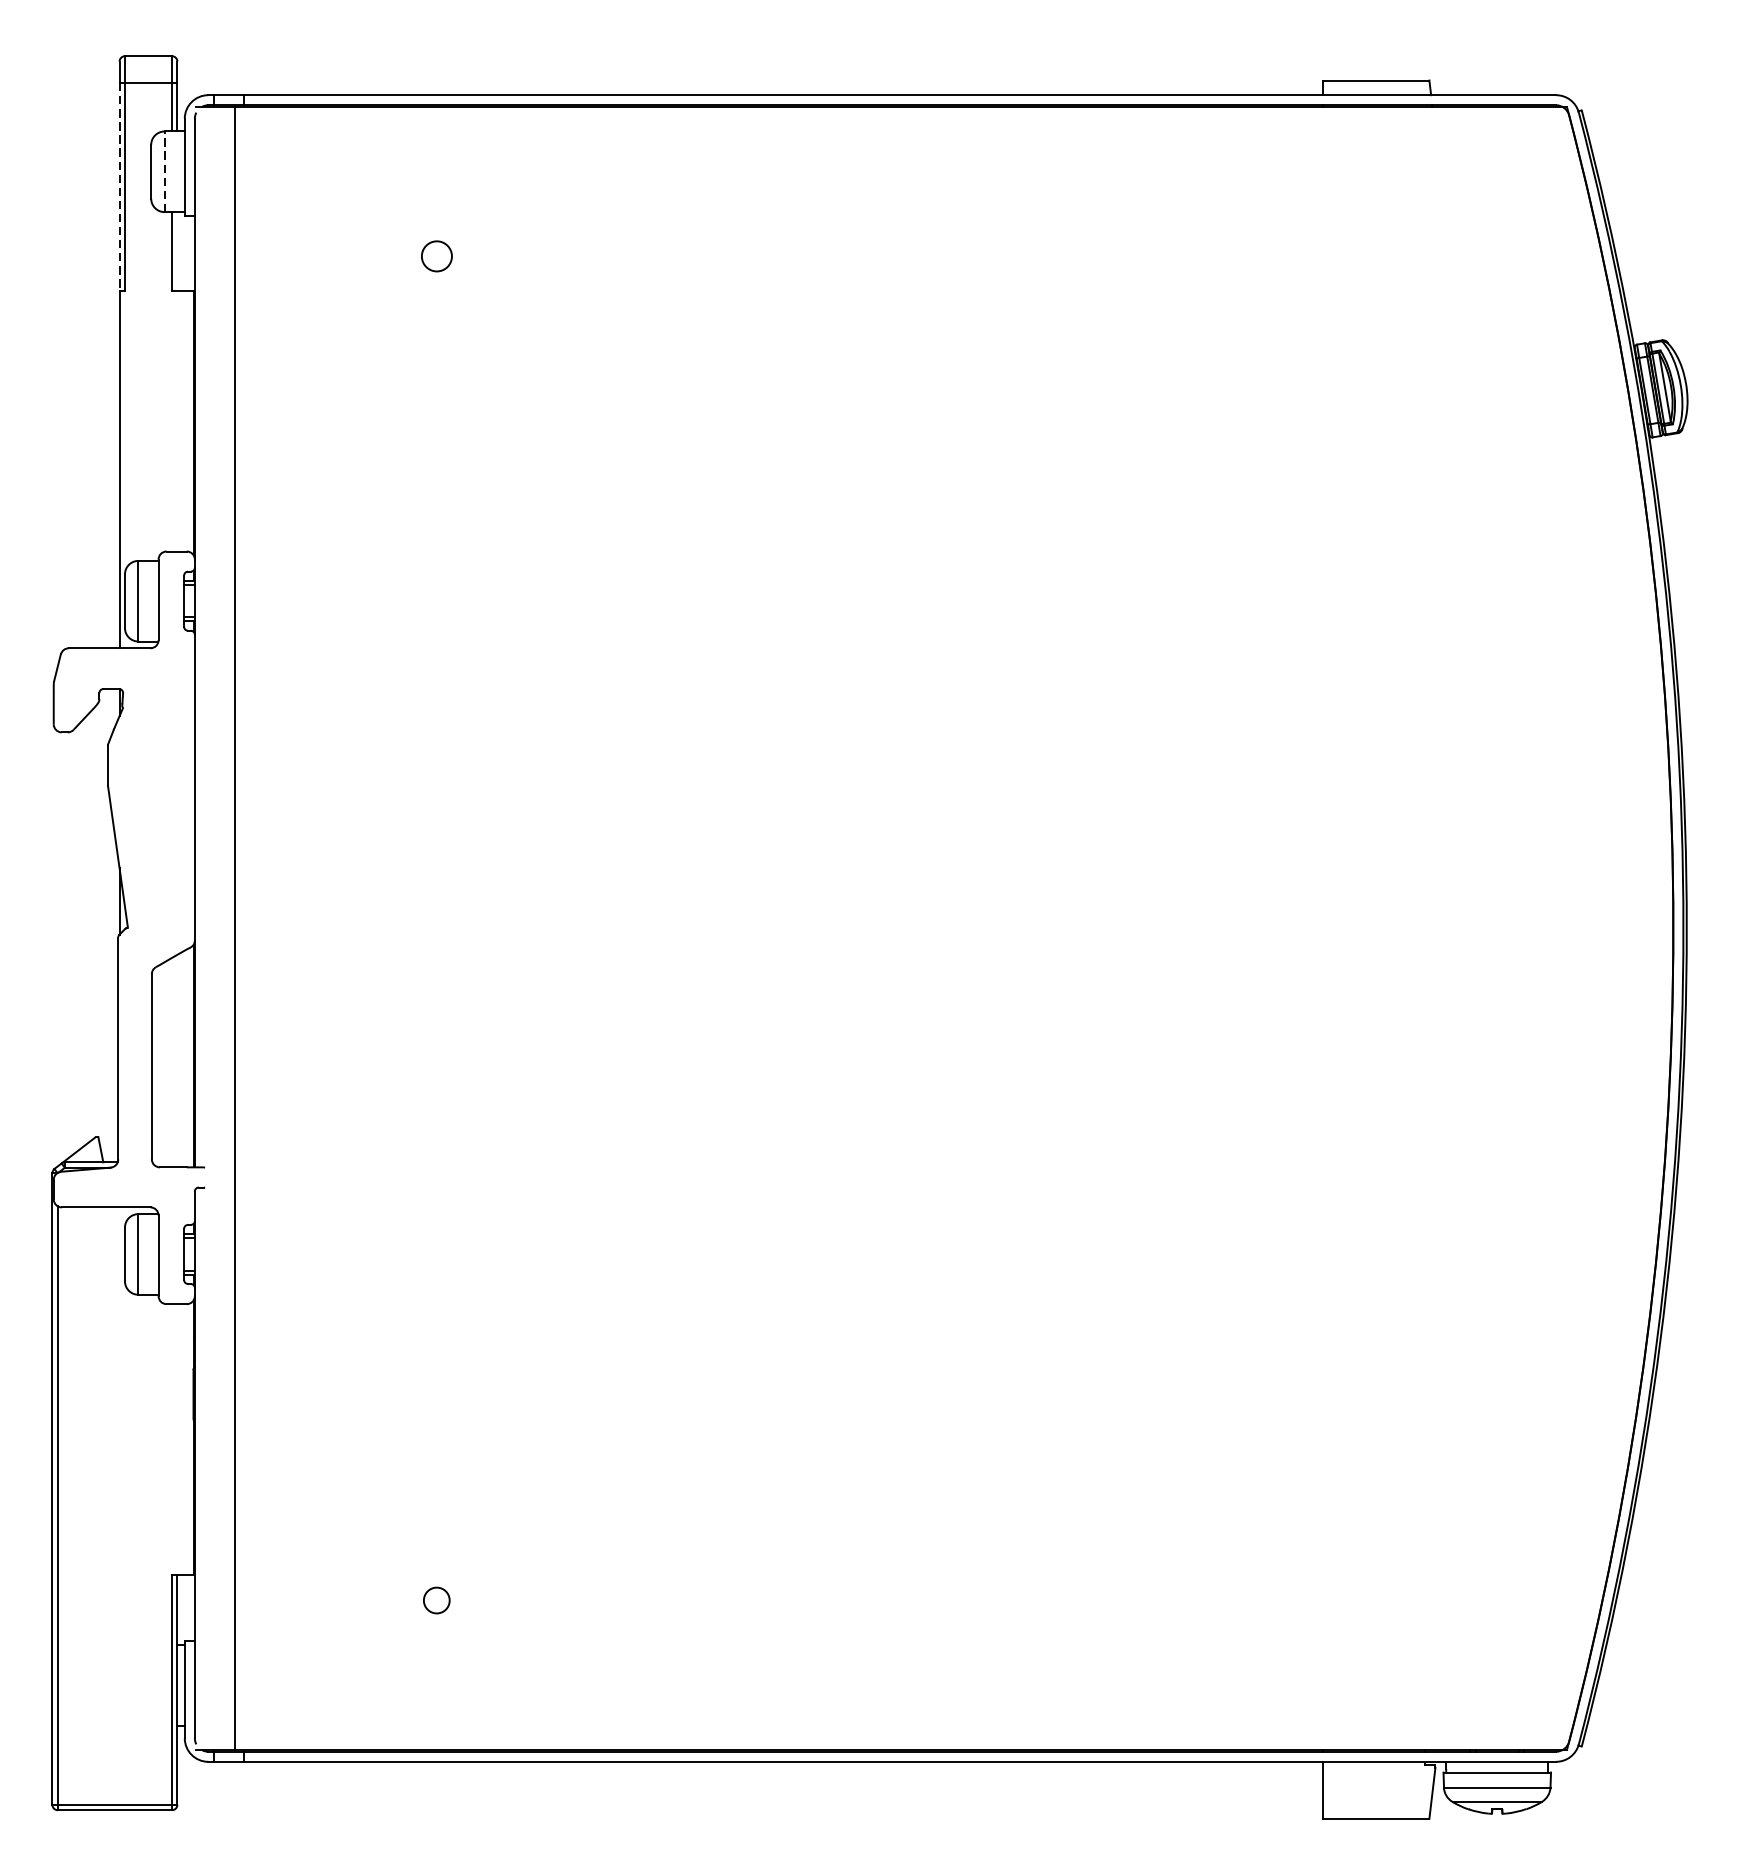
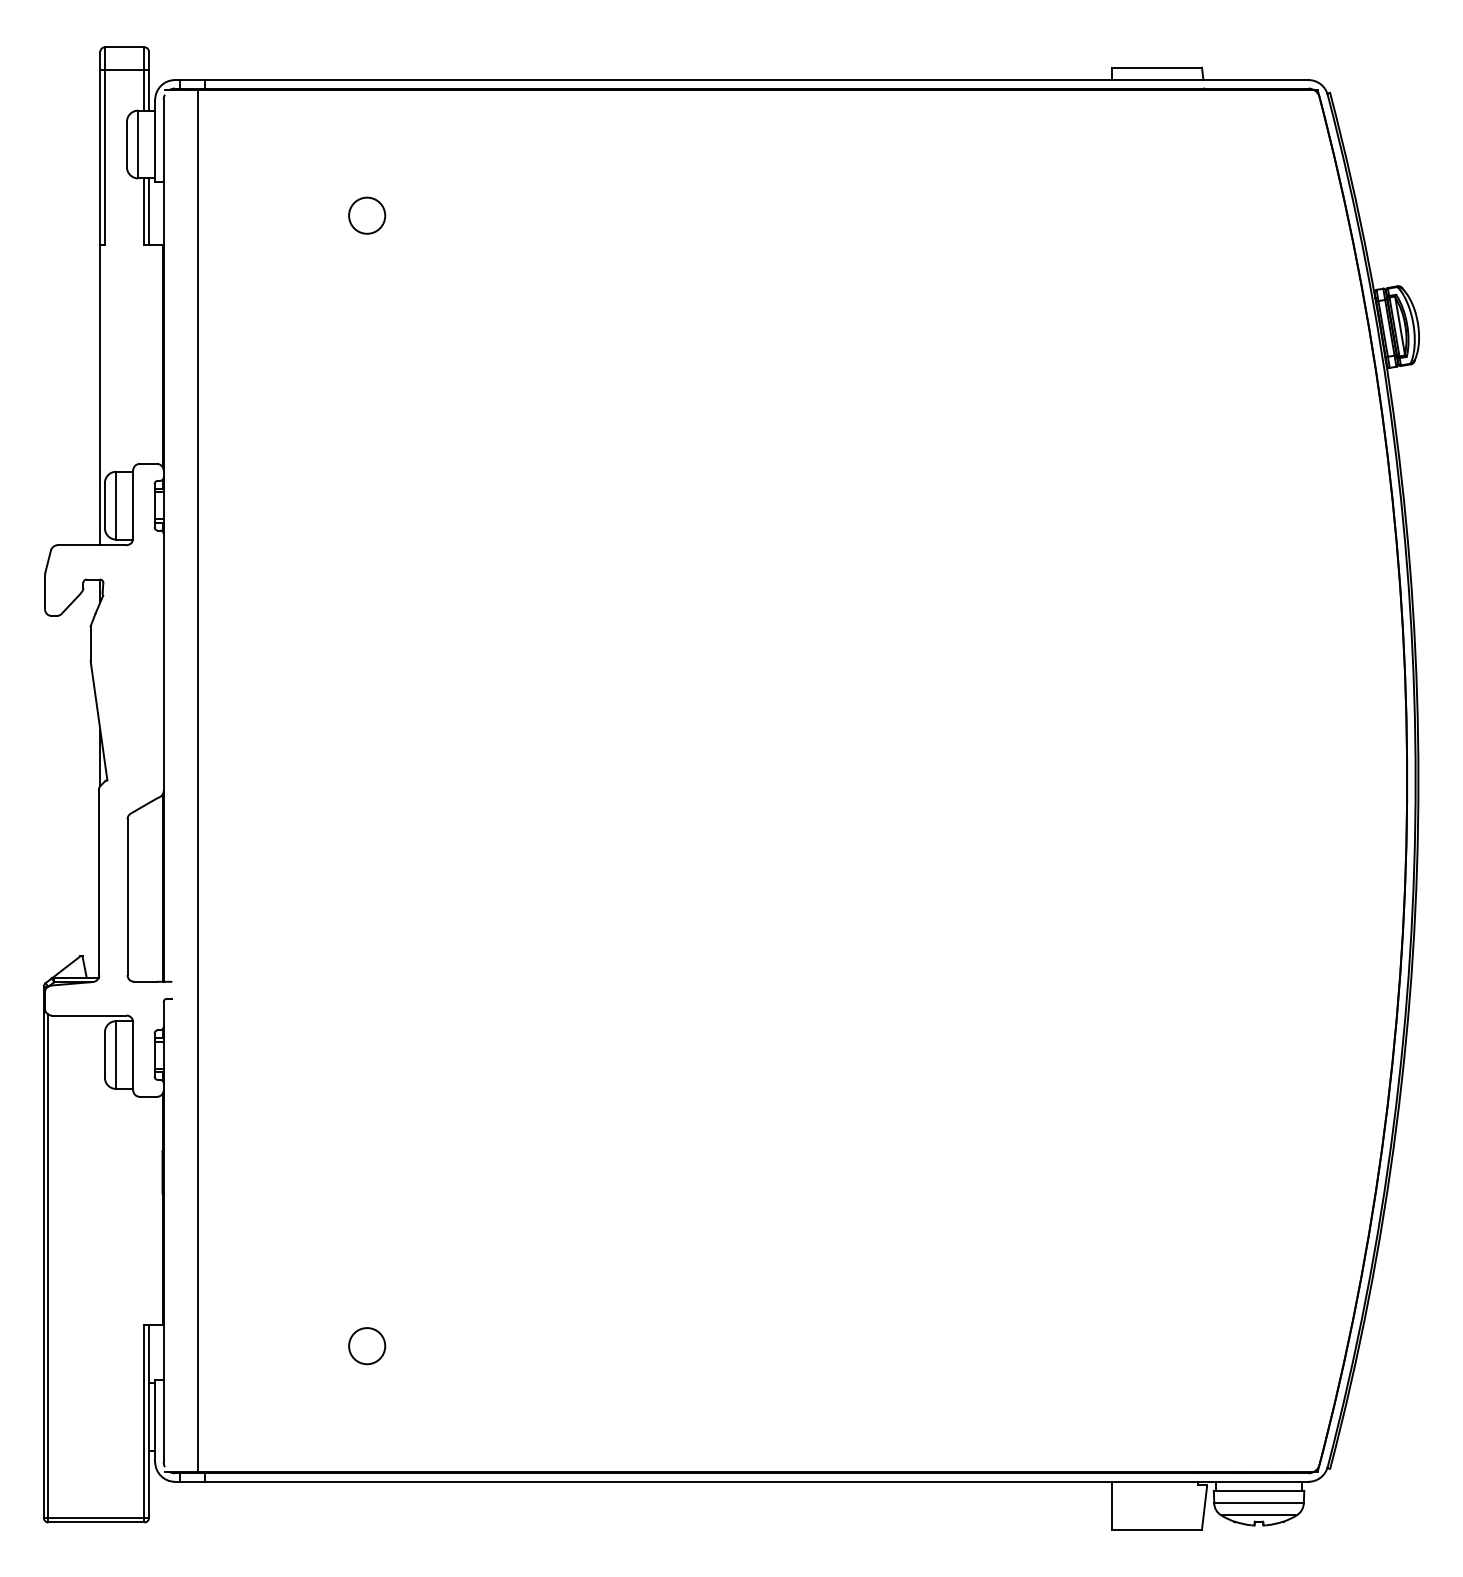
line: (164, 171) -> (138, 144), dashed -> solid
line: (119, 187) -> (100, 157), dashed -> solid
line: (178, 251) -> (149, 211), added
circle: (437, 256) -> (367, 215), size x1.43
circle: (437, 1600) -> (367, 1346), size x1.67

